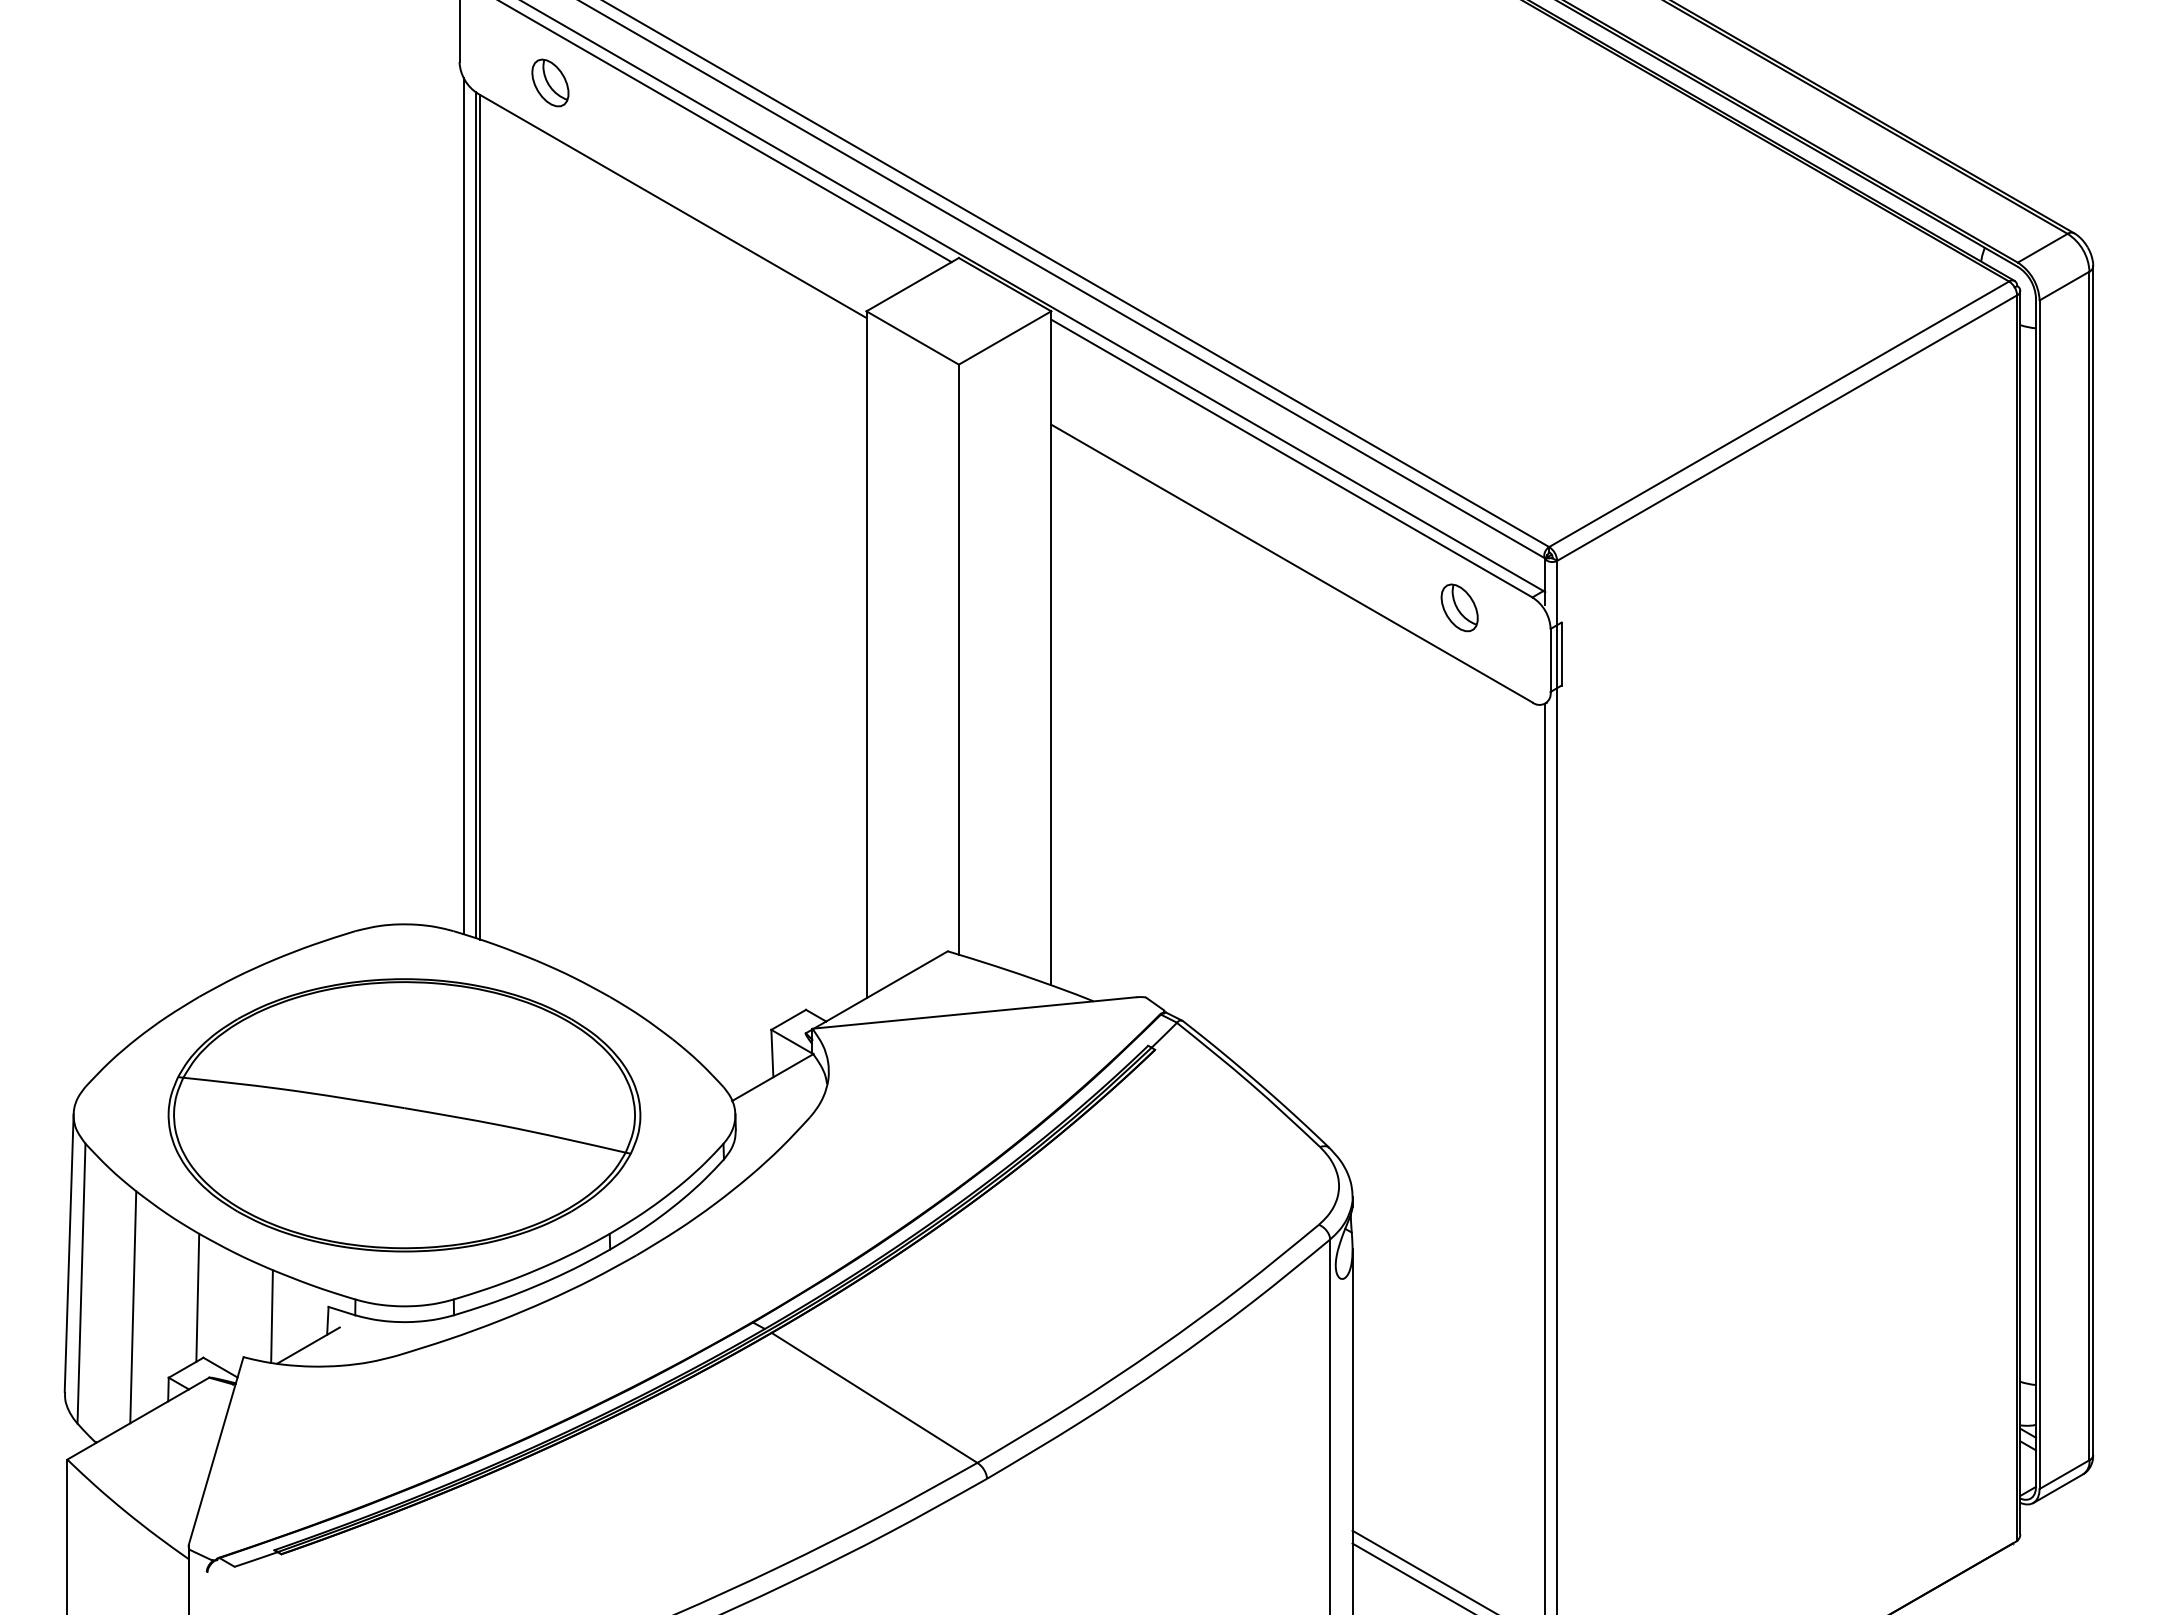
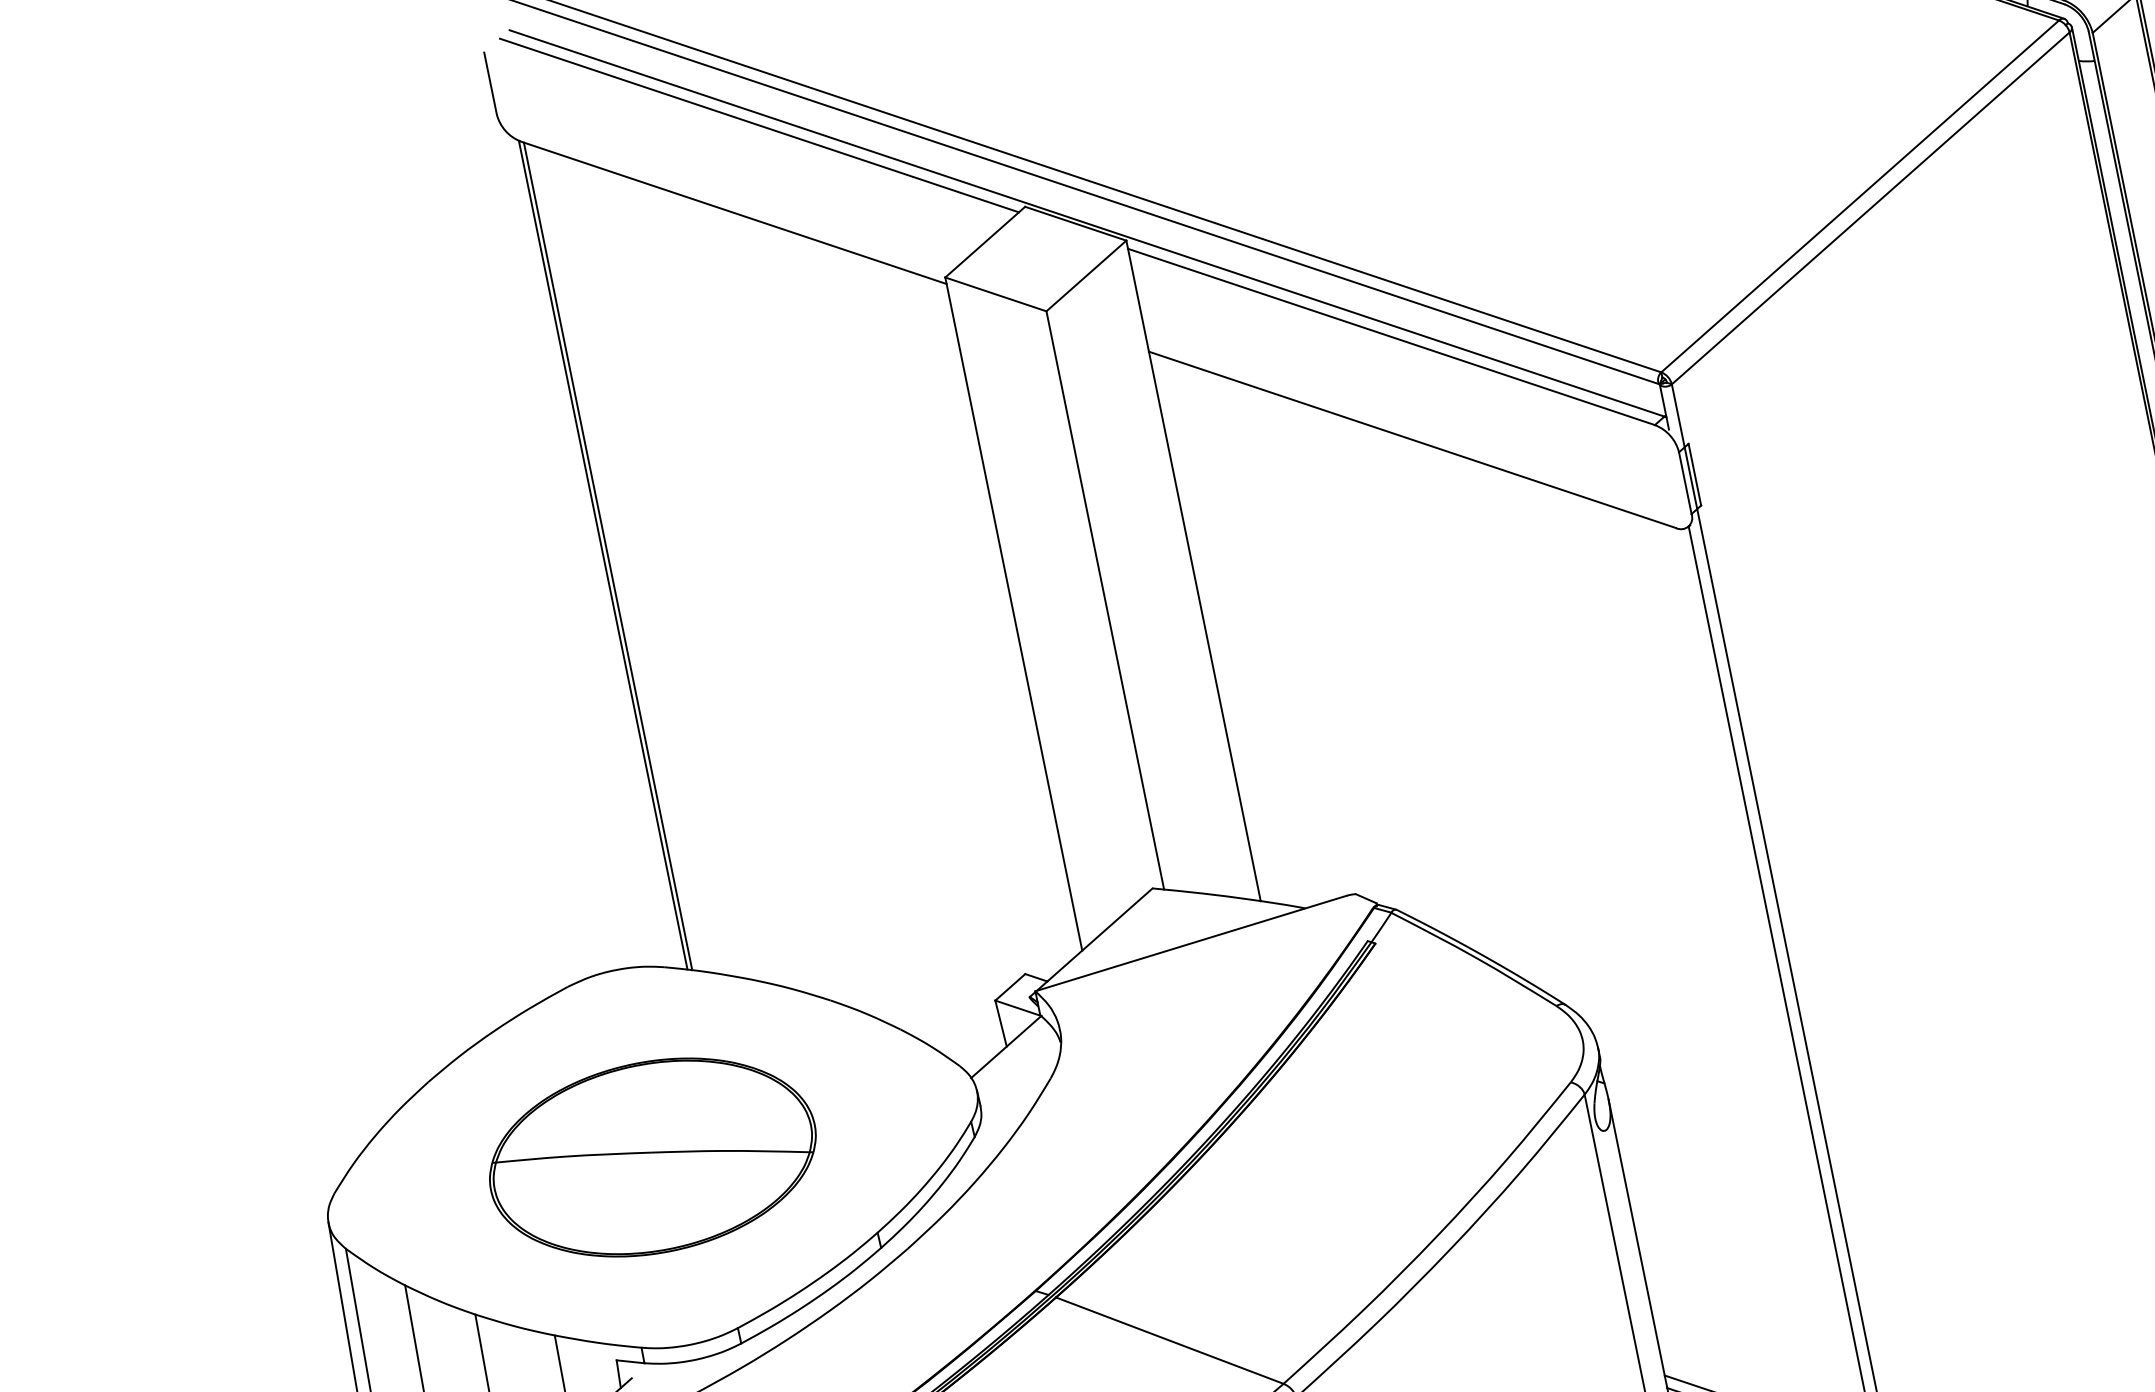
part: (550, 82) -> (590, 116), removed
line: (464, 506) -> (590, 548), removed
part: (1459, 607) -> (1585, 449), removed
part: (404, 1115) -> (652, 1157), size x0.7

